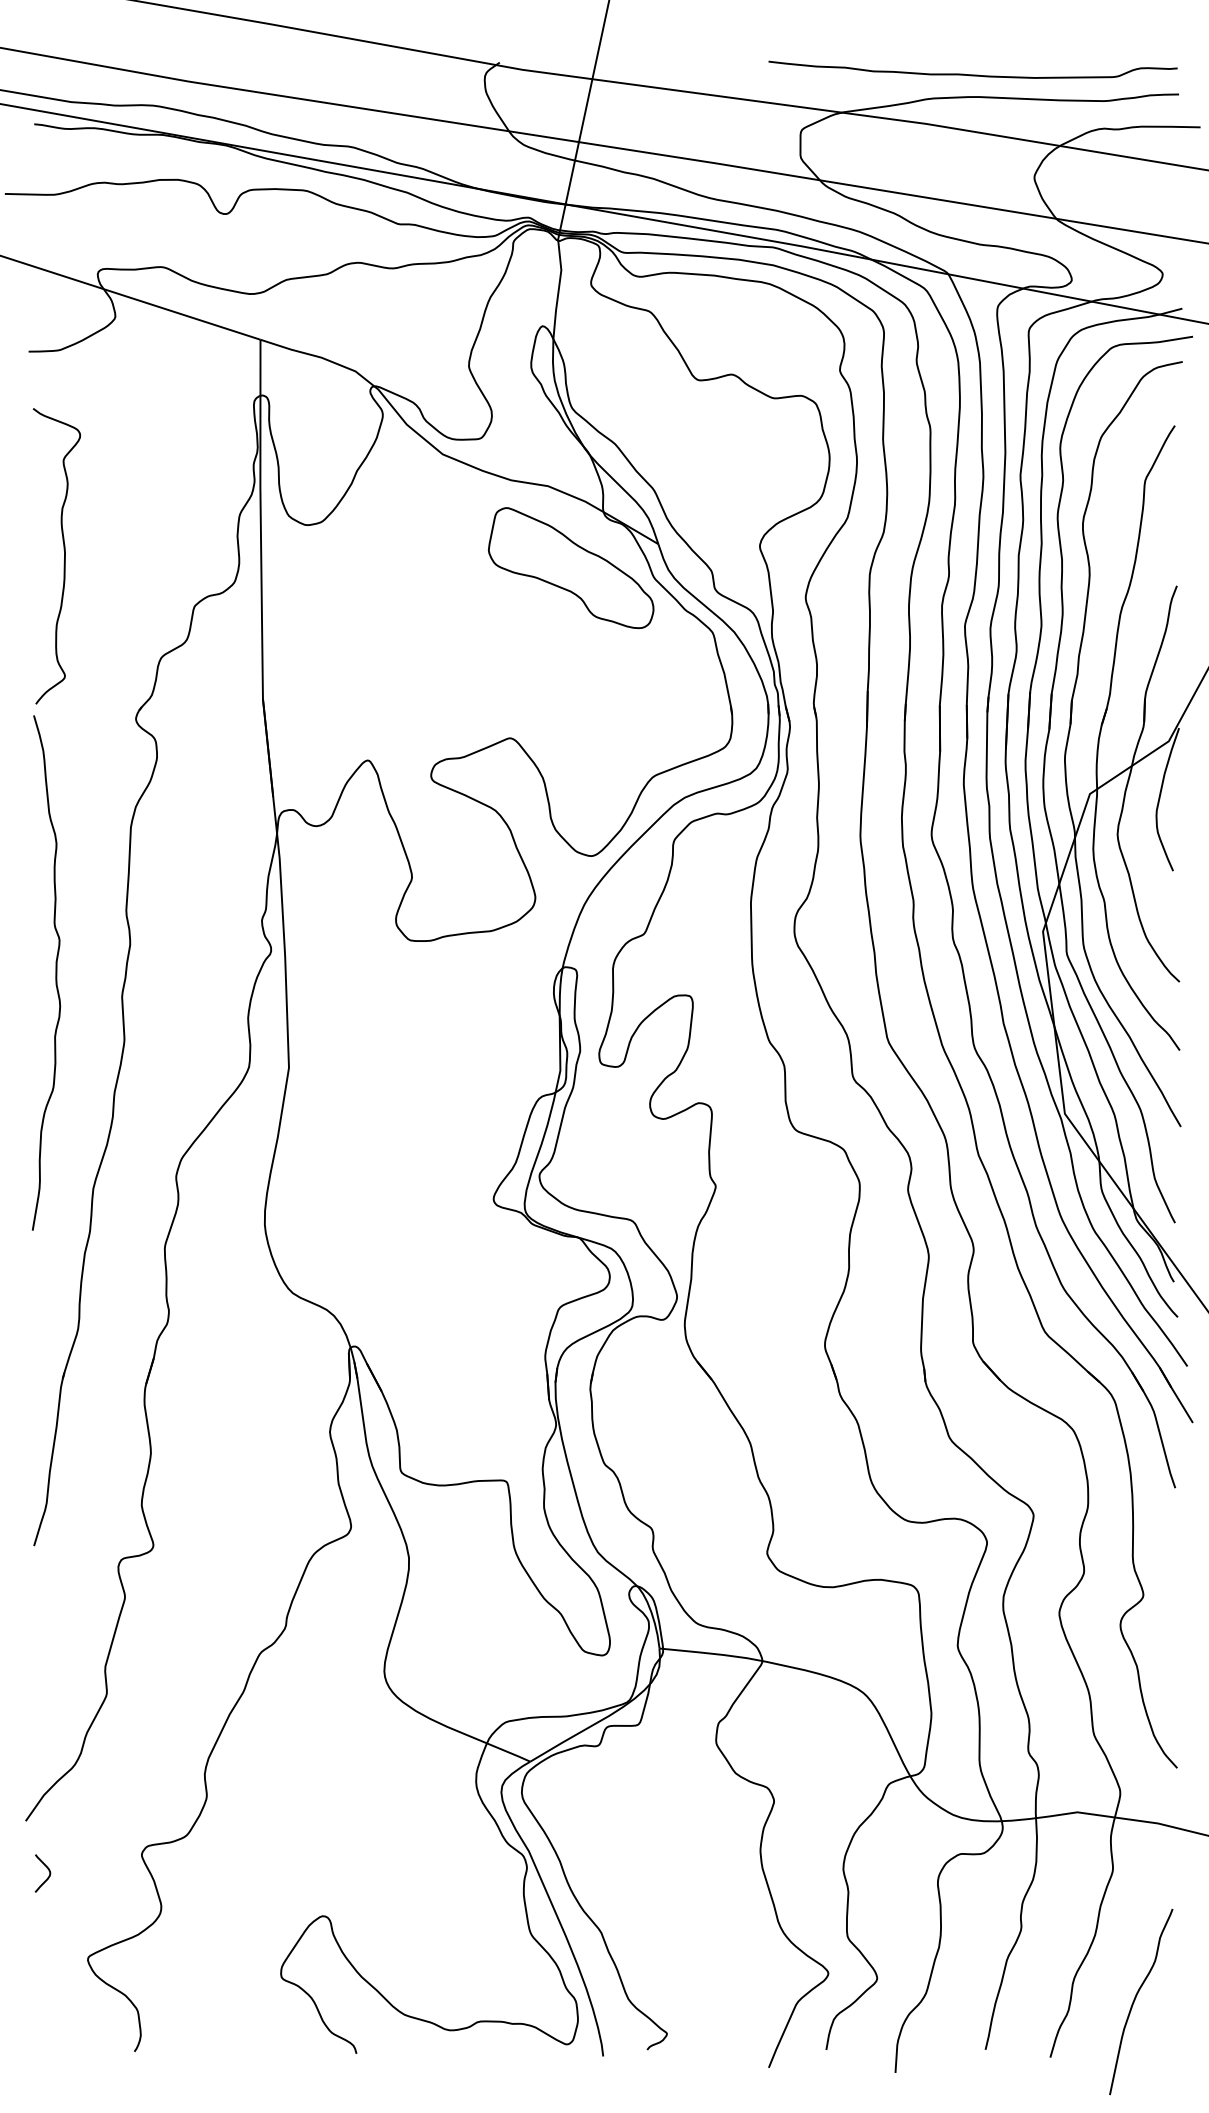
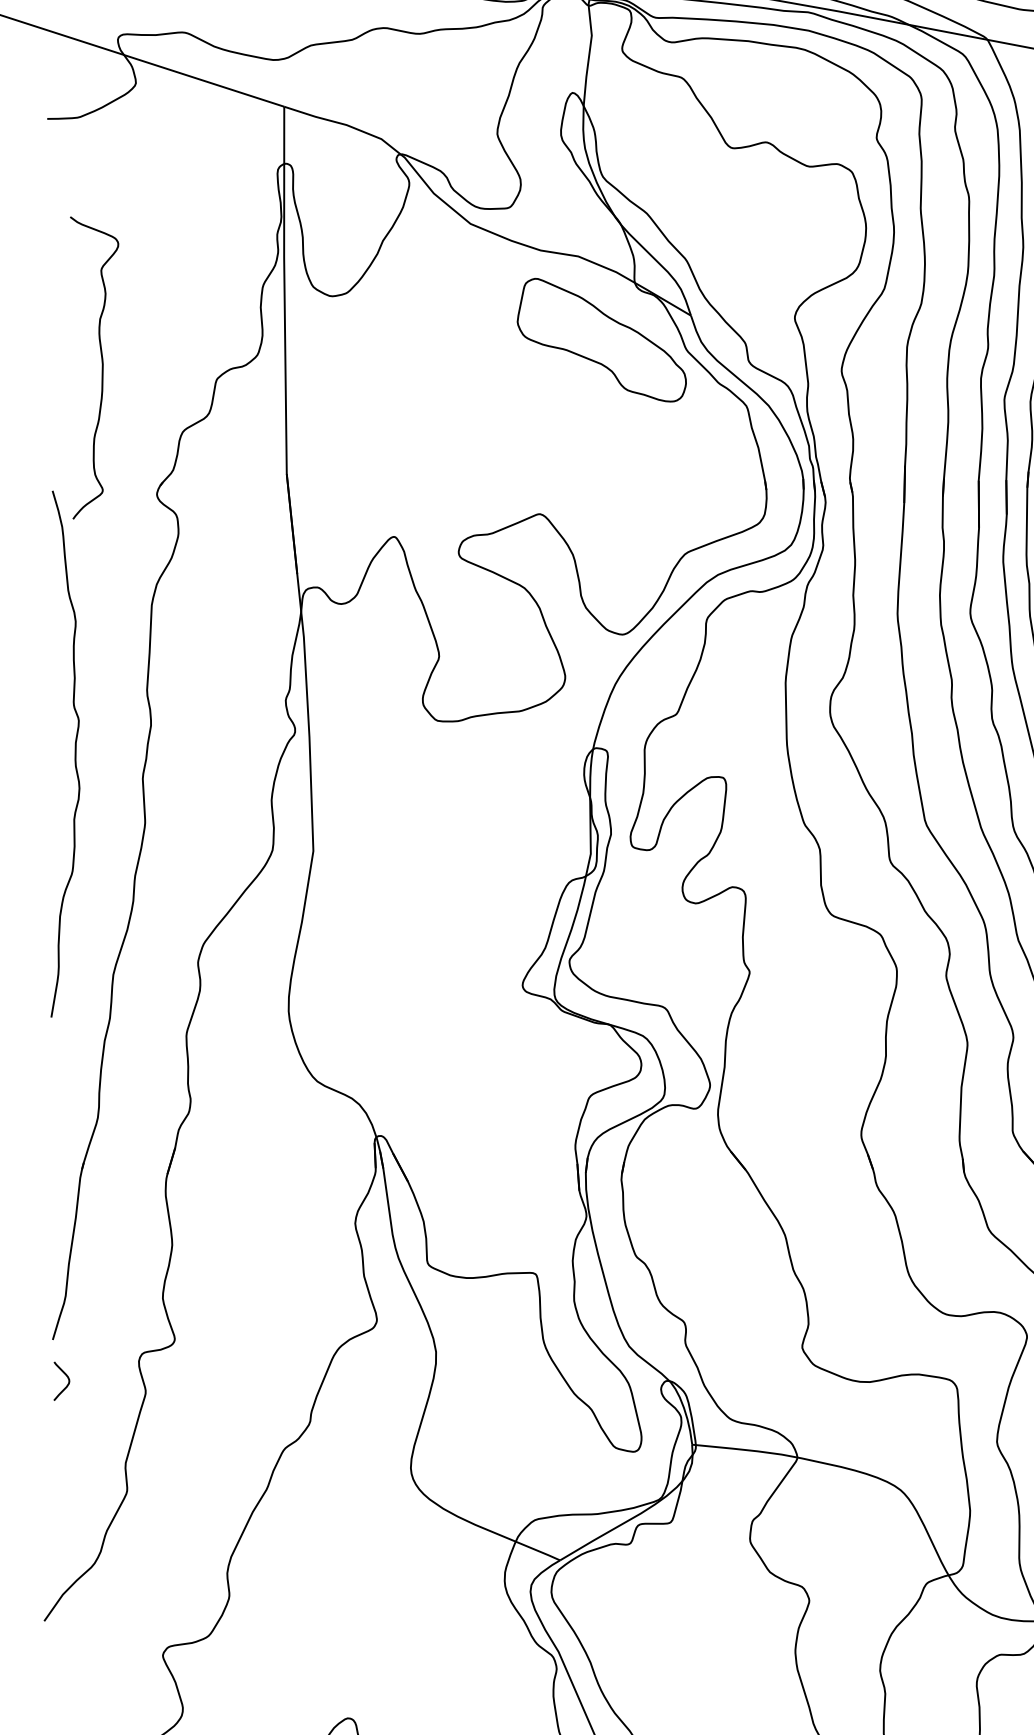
curve: (64, 556) -> (102, 368), moved
curve: (48, 1871) -> (67, 1379), moved

